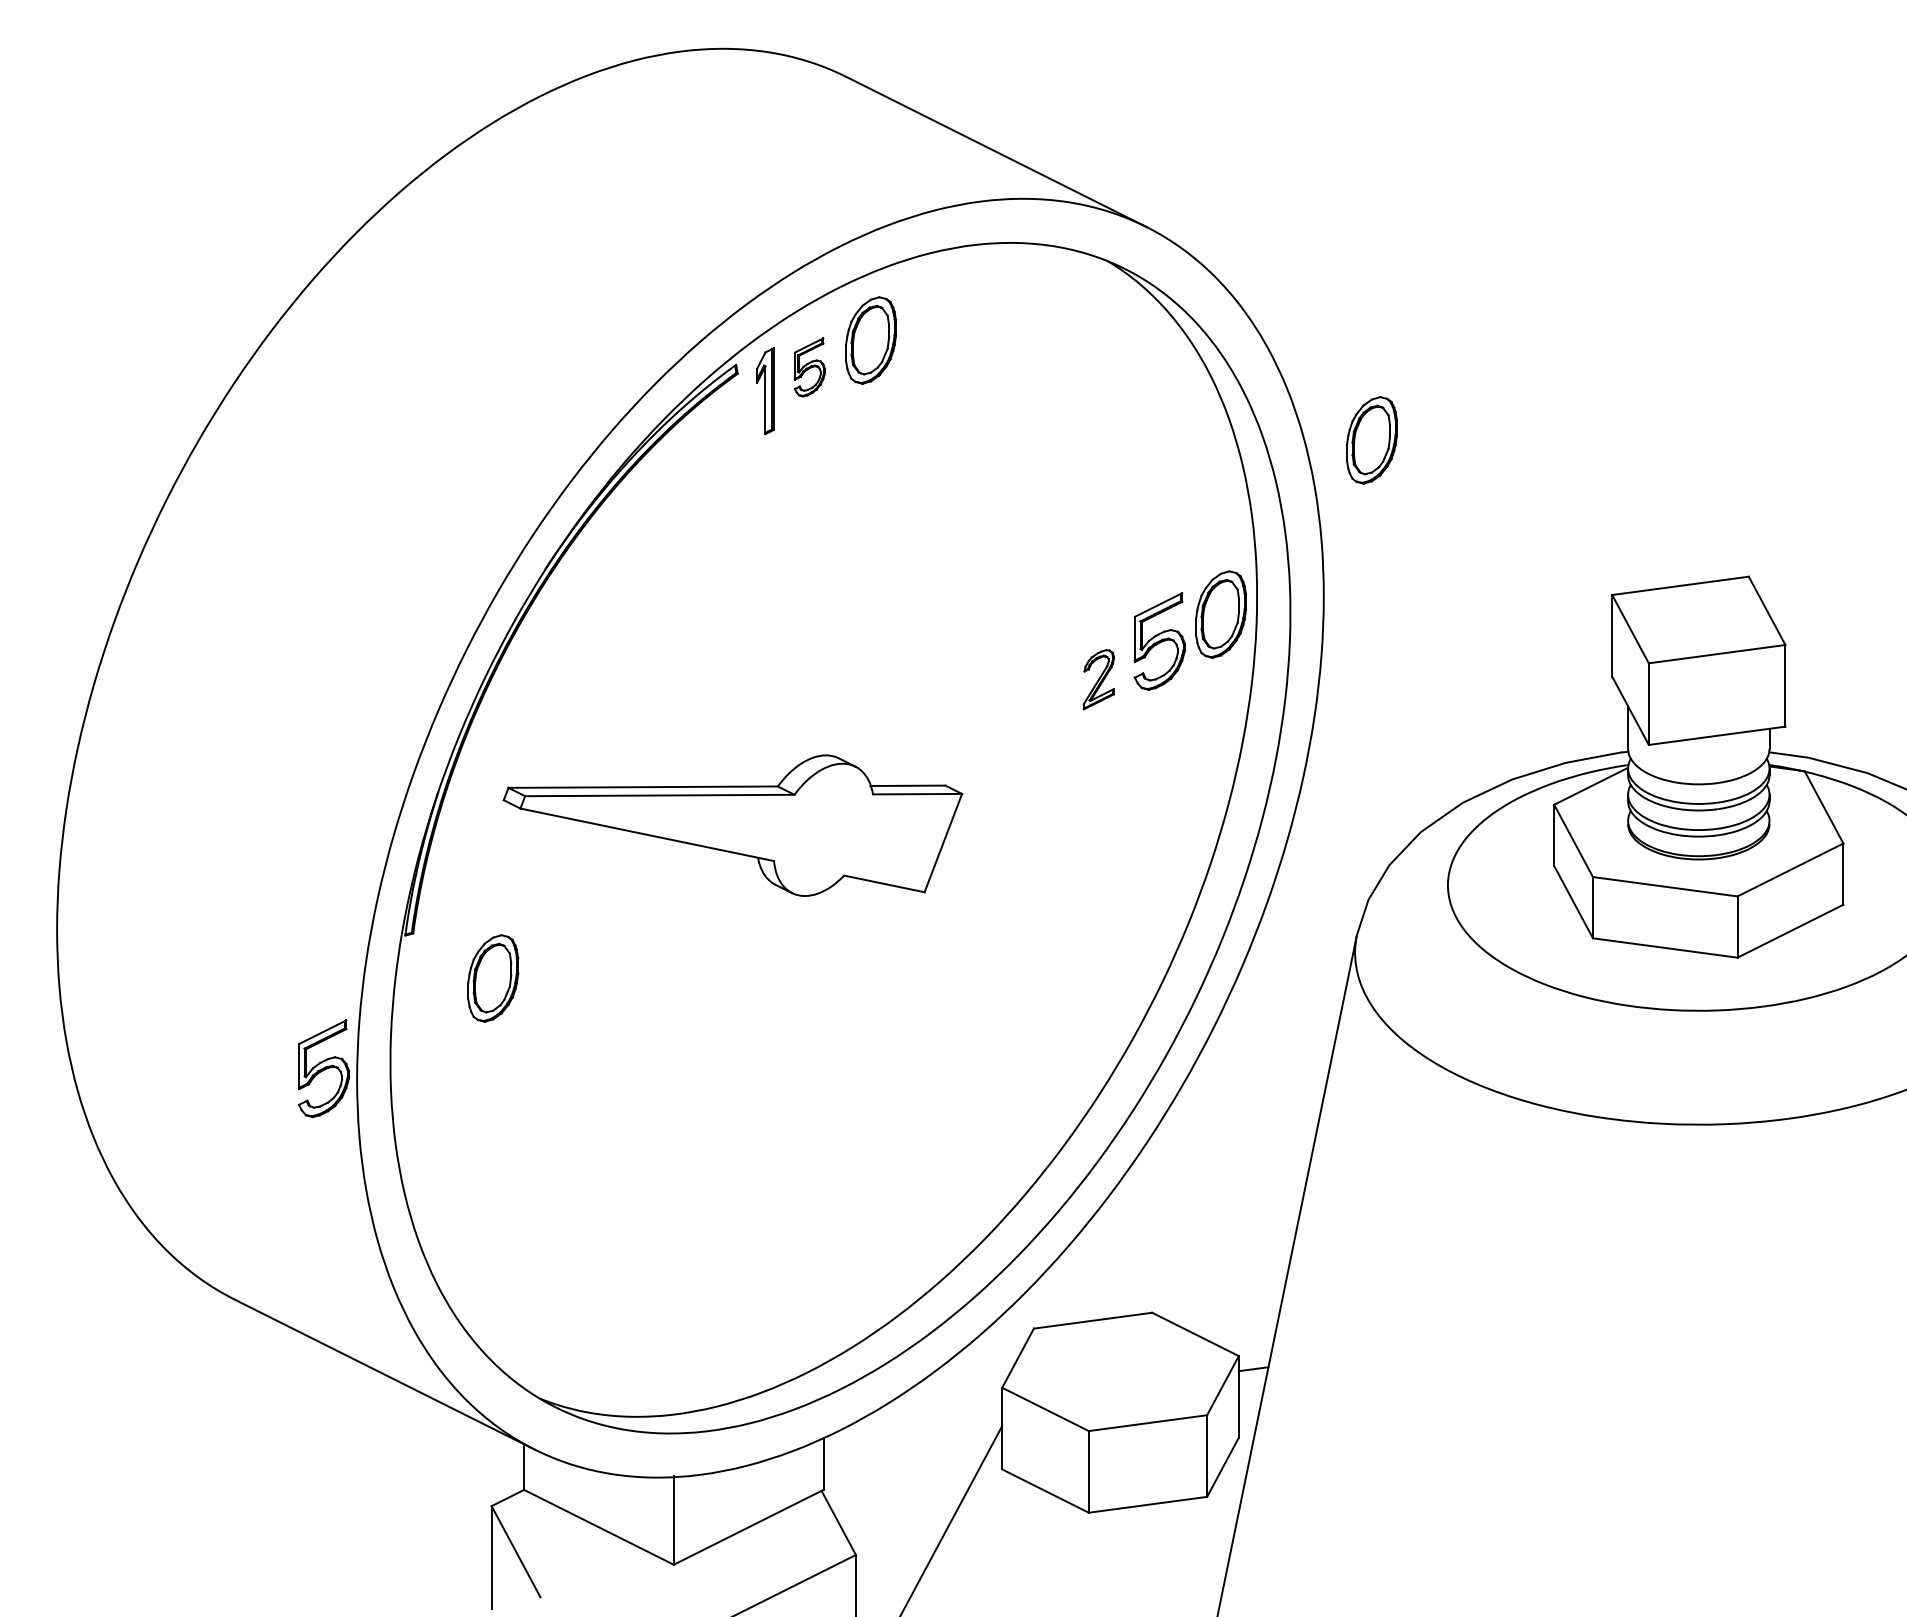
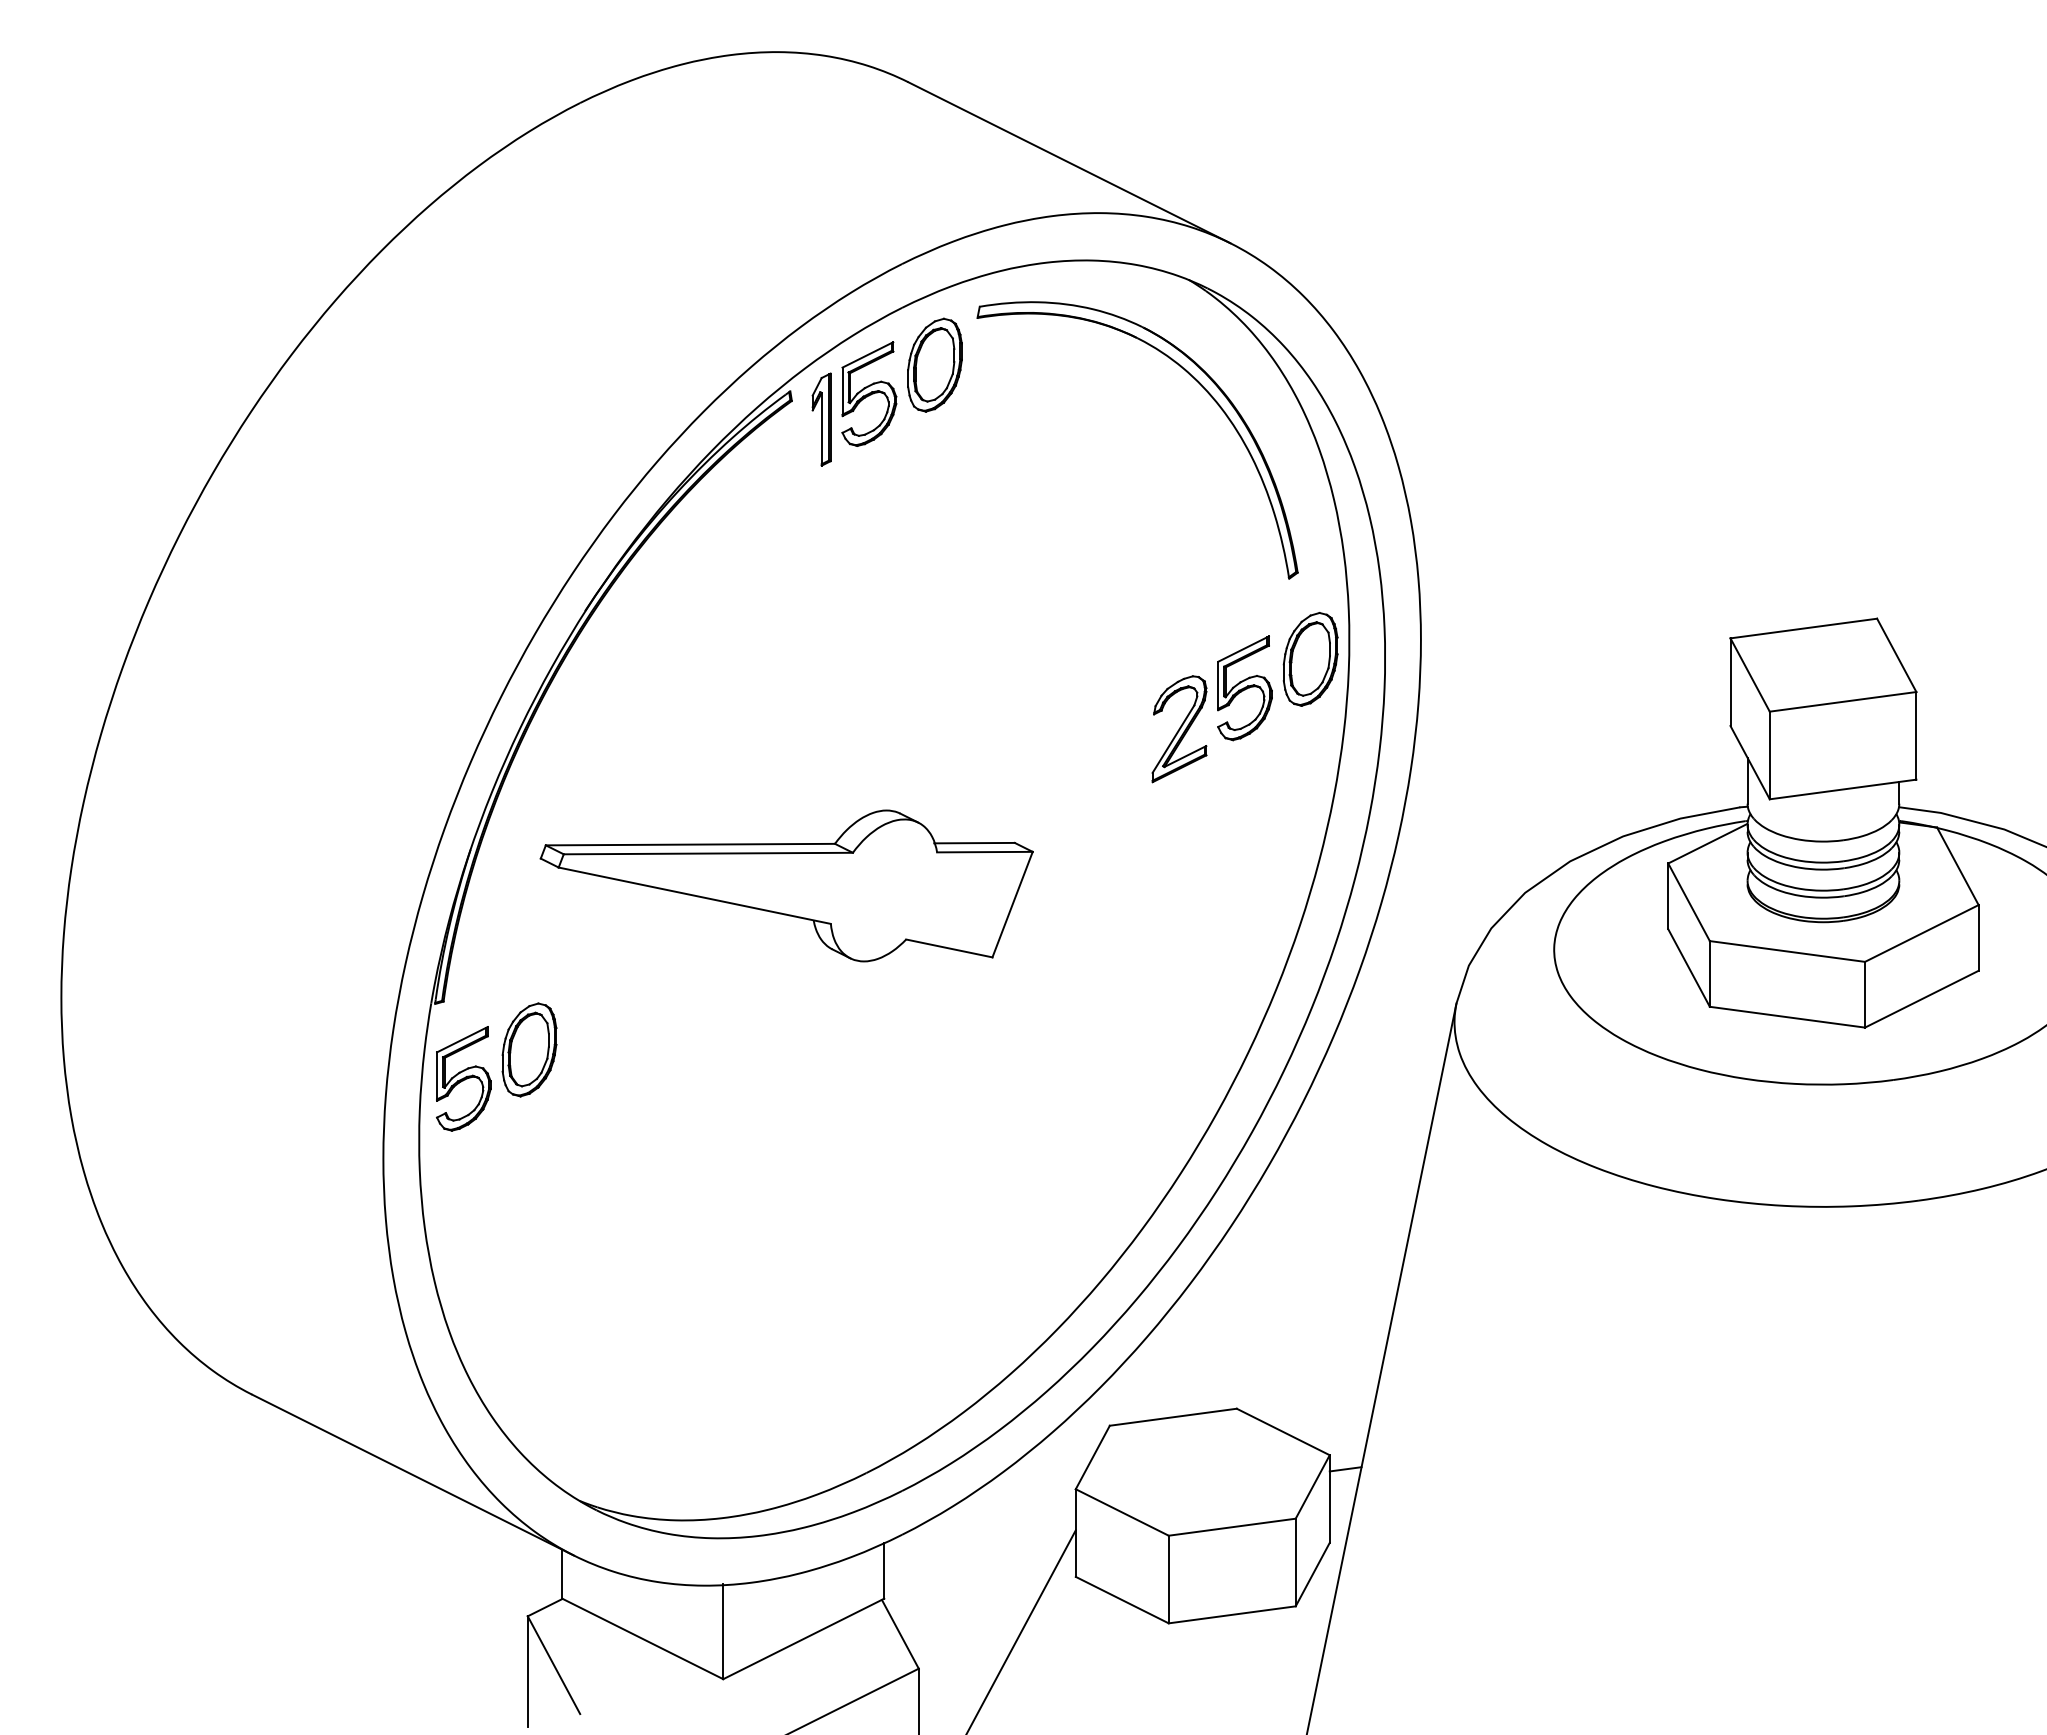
part: (1108, 350) -> (1189, 375), added
part: (810, 366) -> (869, 393), size x1.67
part: (1371, 440) -> (1472, 472), removed
part: (1098, 679) -> (1179, 729), size x1.67
part: (323, 1068) -> (463, 1078), moved

